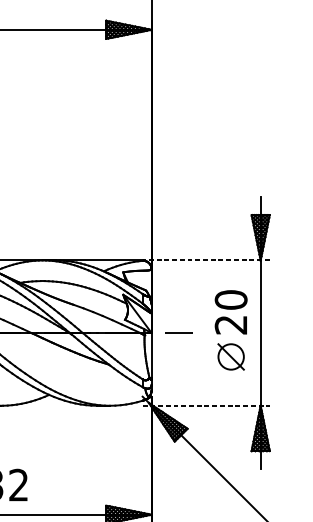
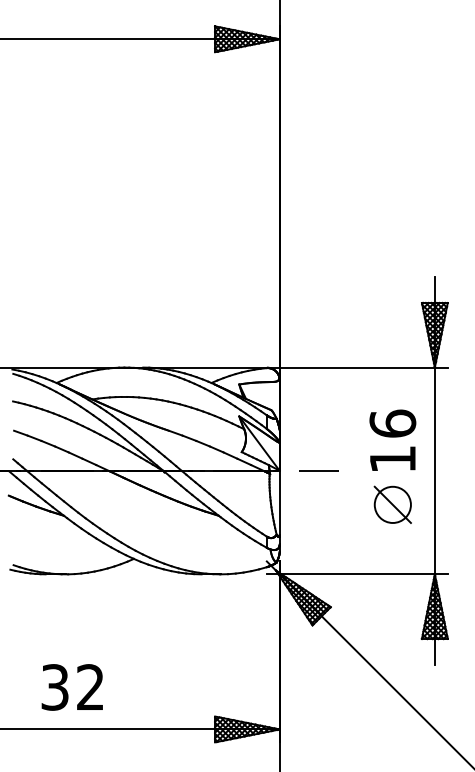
line: (205, 260) -> (356, 367), dashed -> solid
text: (230, 311) -> (392, 440), 20 -> 16
line: (206, 405) -> (357, 574), dashed -> solid

